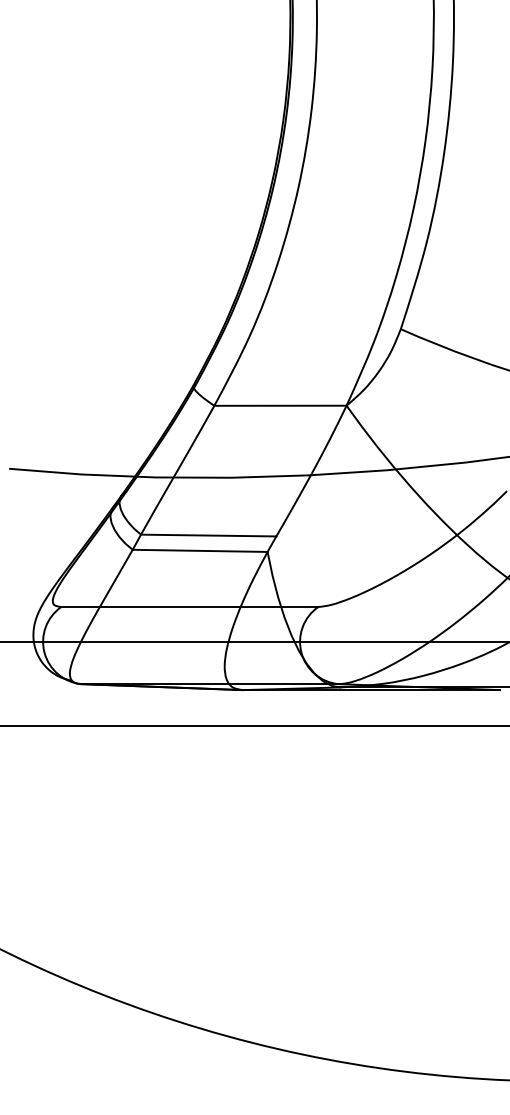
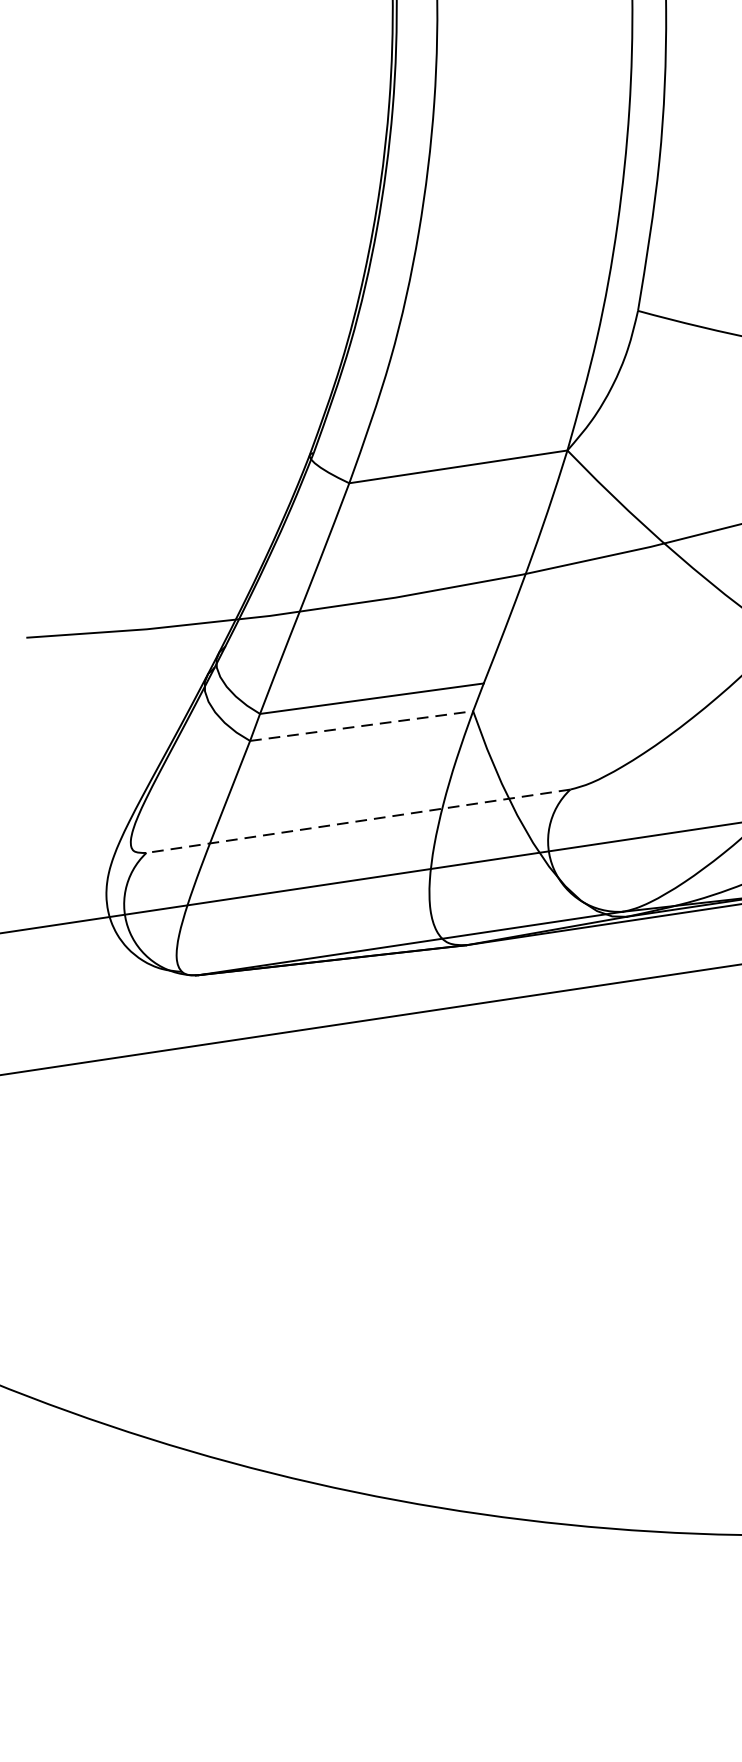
line: (200, 550) -> (362, 725), solid -> dashed
line: (189, 607) -> (358, 822), solid -> dashed

